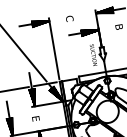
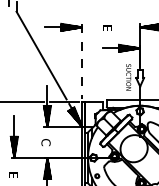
text: (69, 18) -> (107, 28), C -> E
line: (54, 48) -> (82, 61), solid -> dashed
text: (35, 119) -> (45, 142), E -> C

